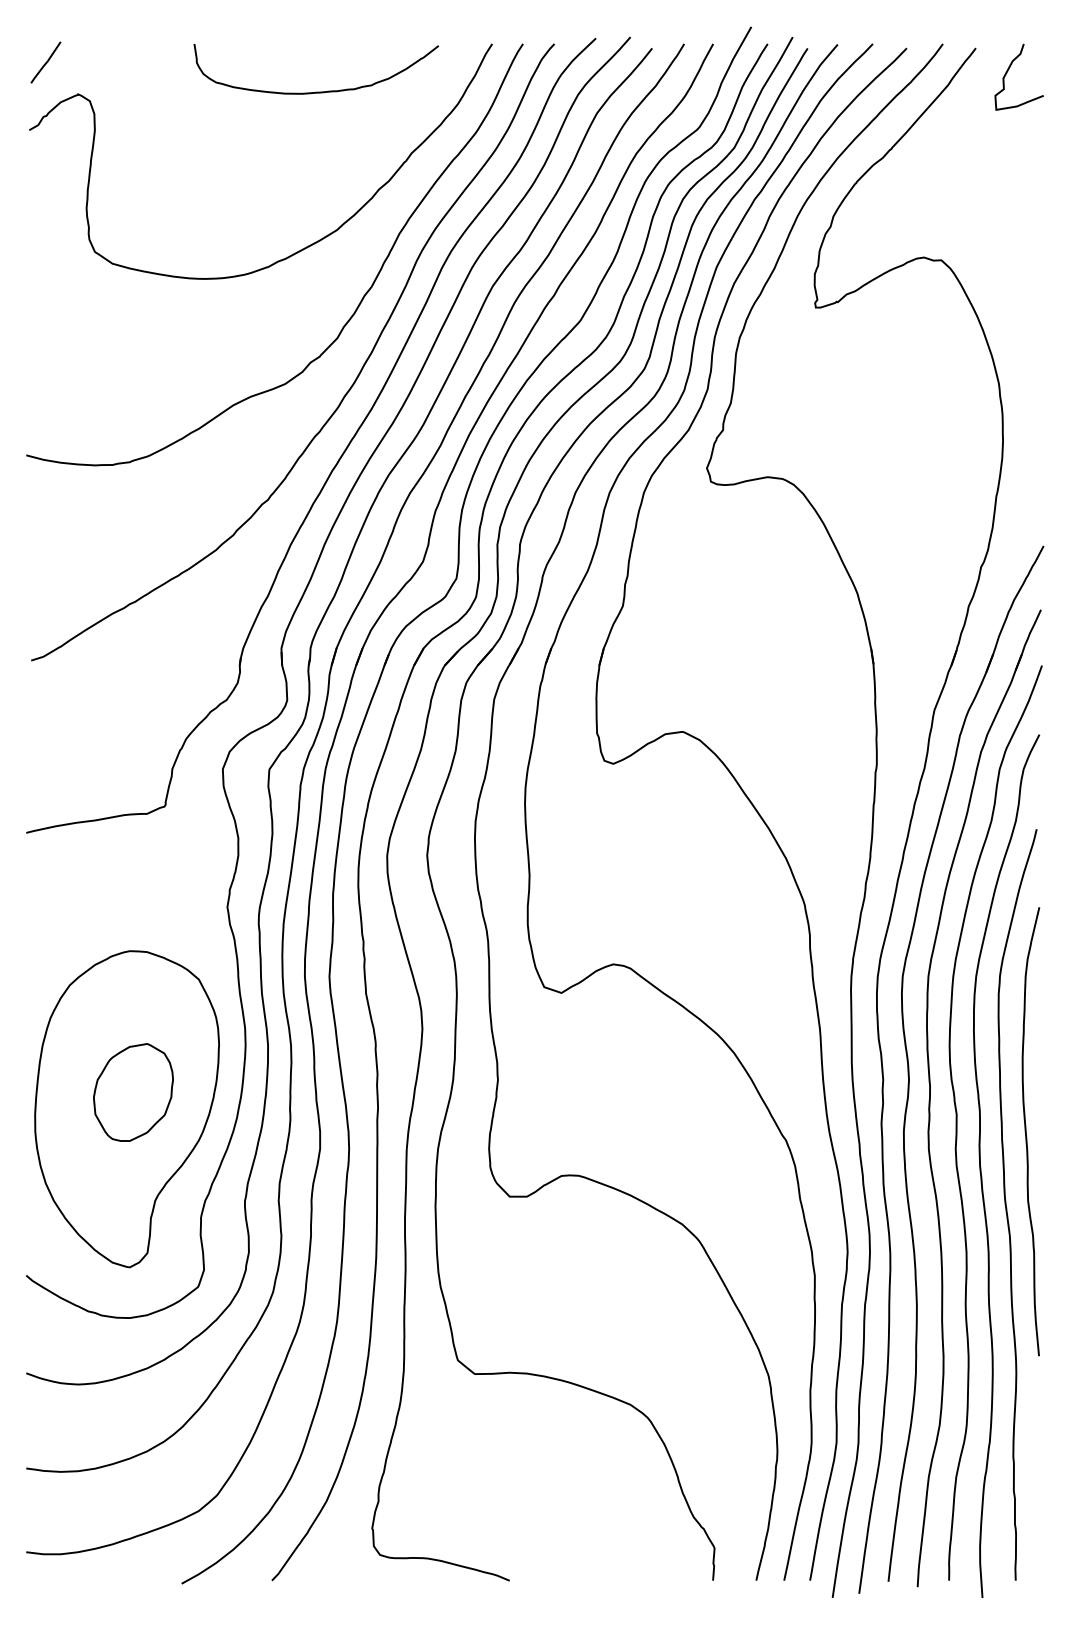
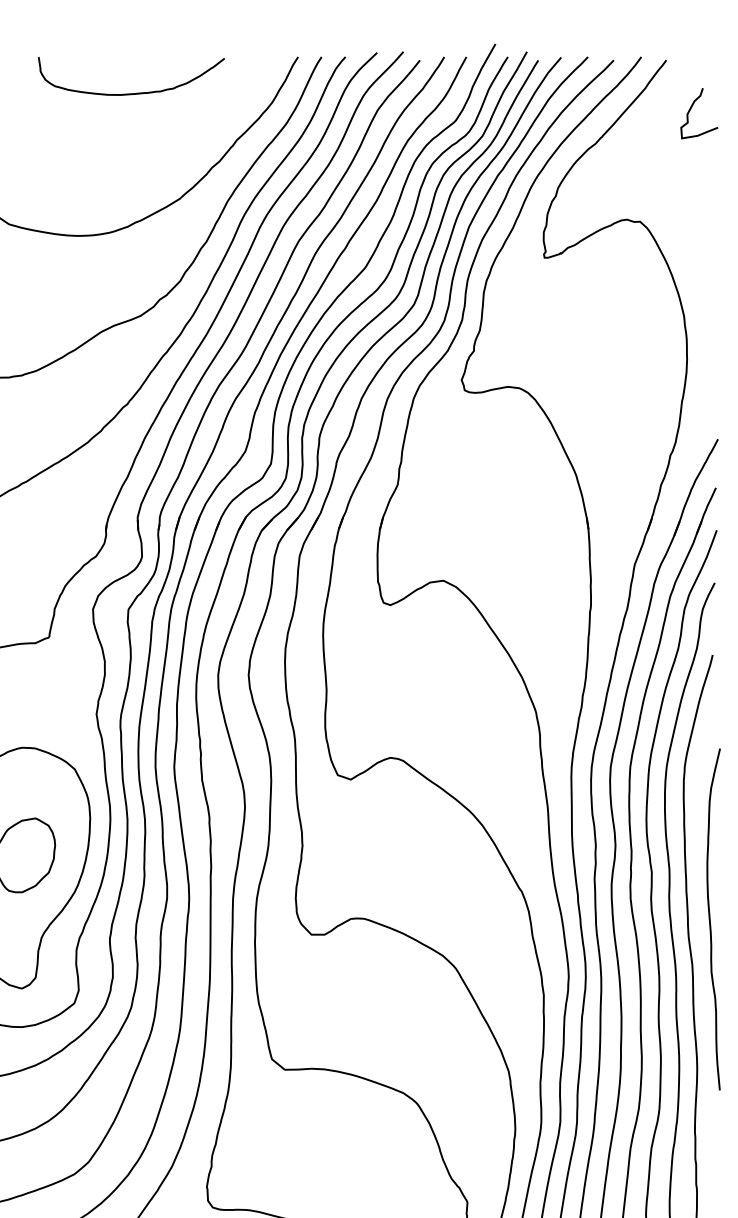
curve: (1008, 71) -> (691, 109), moved
curve: (316, 91) -> (131, 93), moved
curve: (1026, 1131) -> (710, 919), moved

